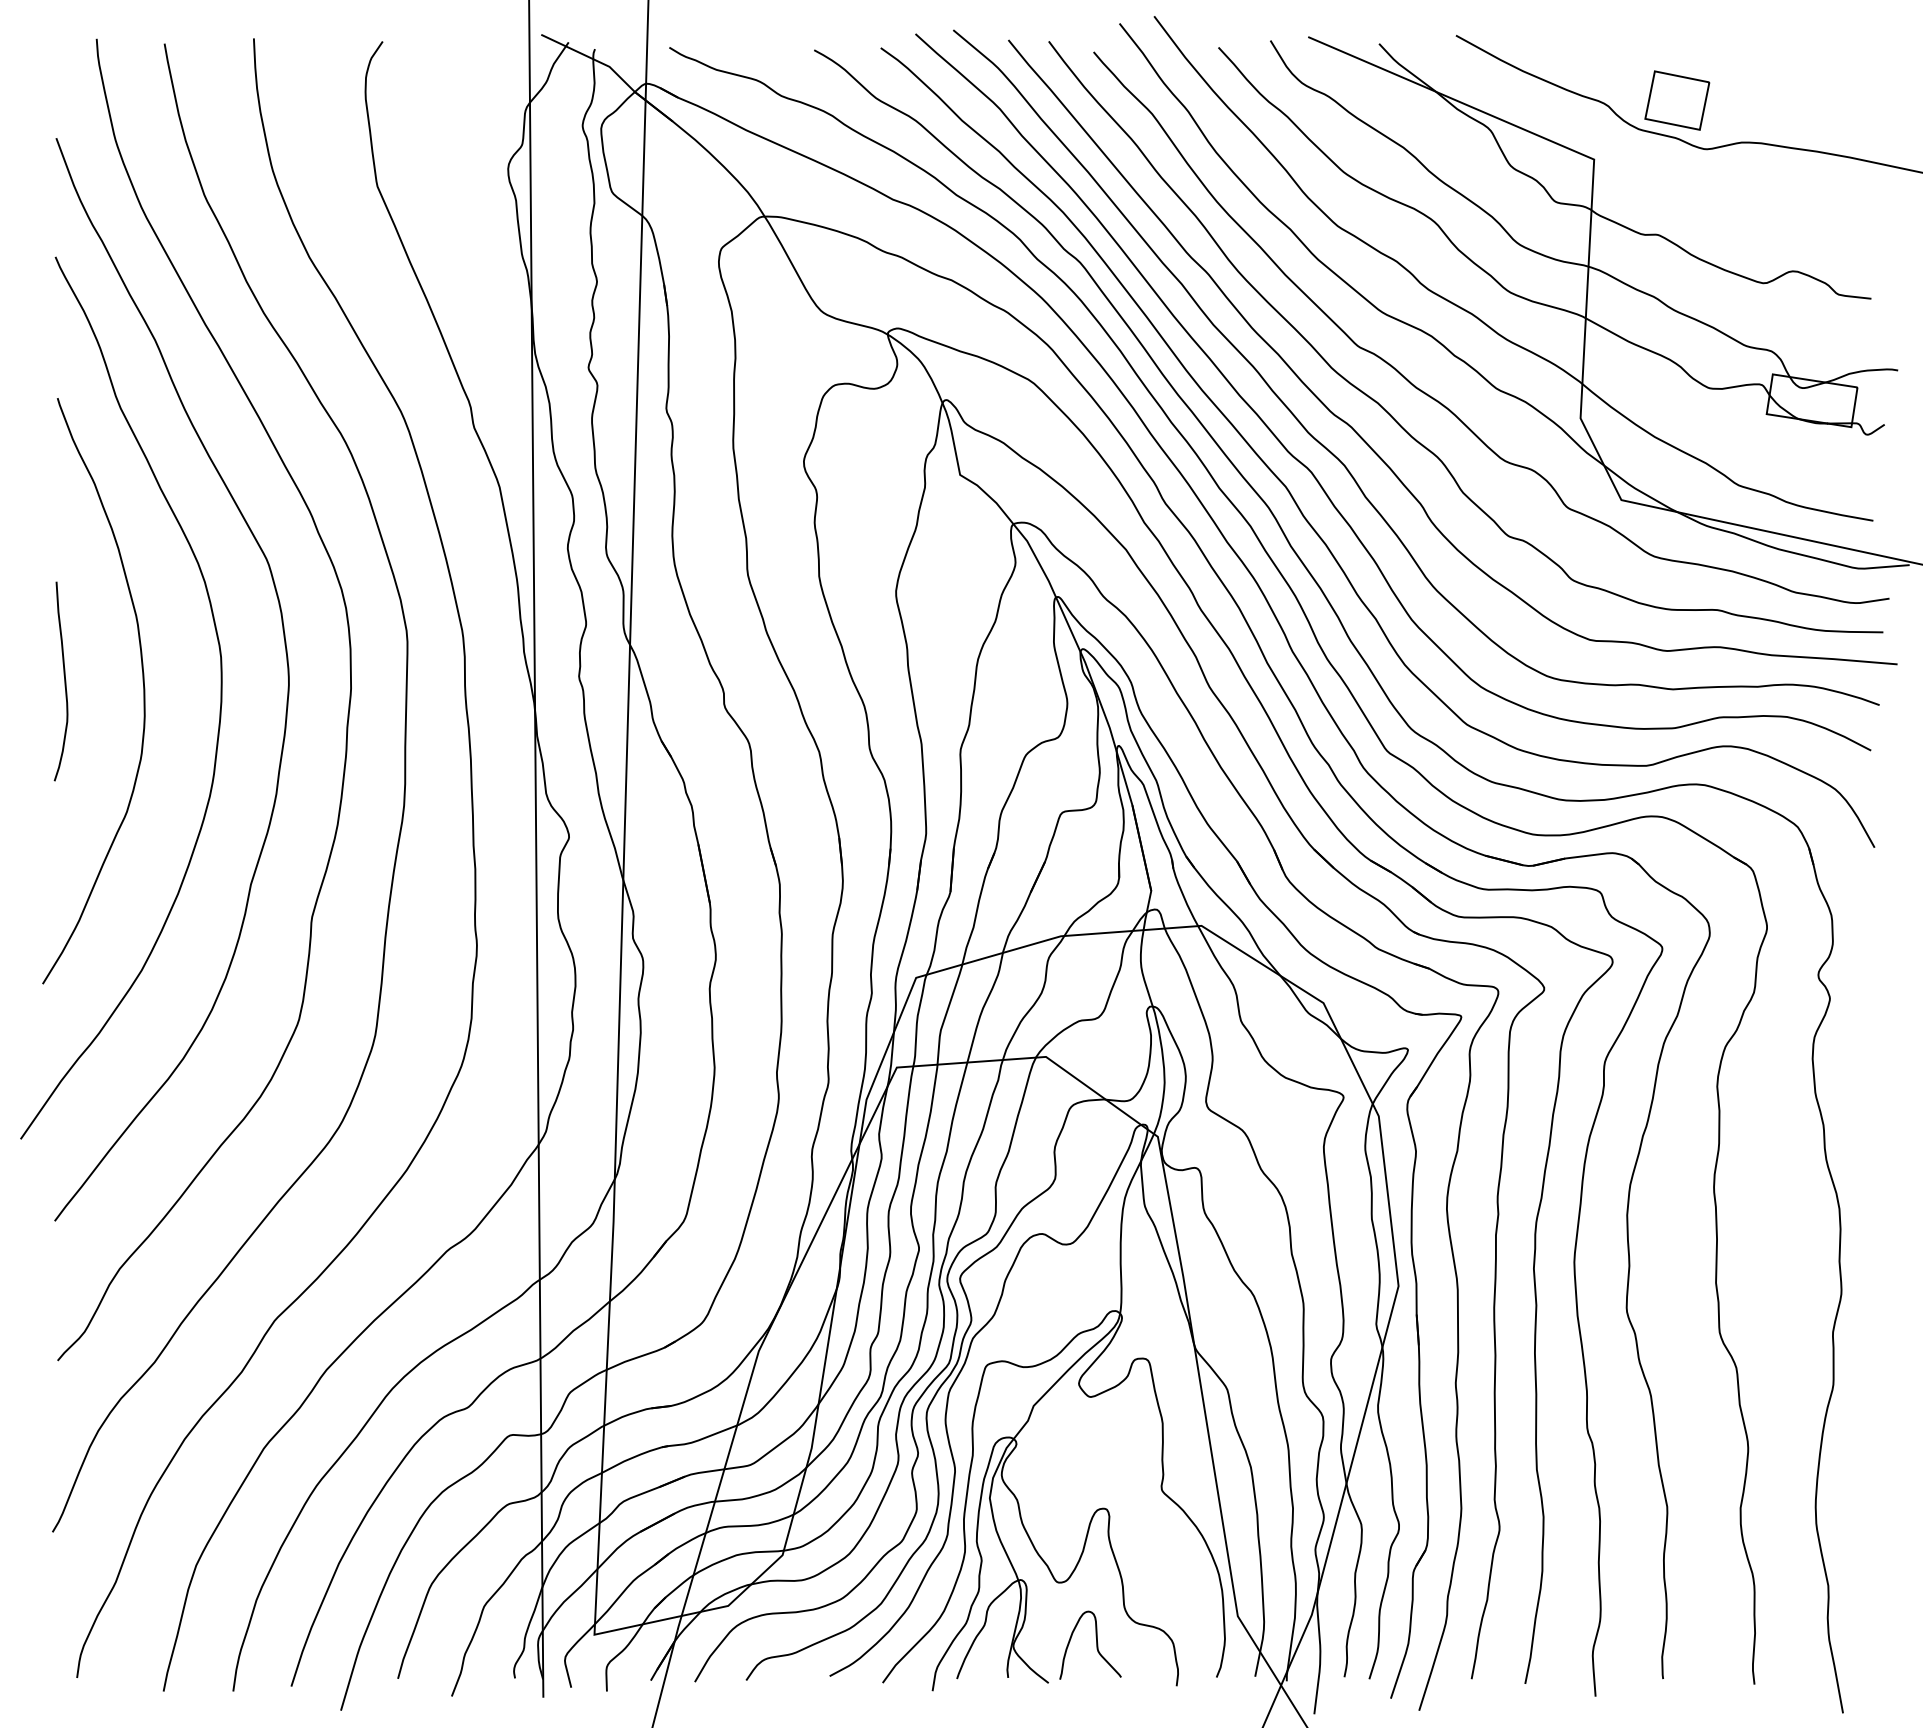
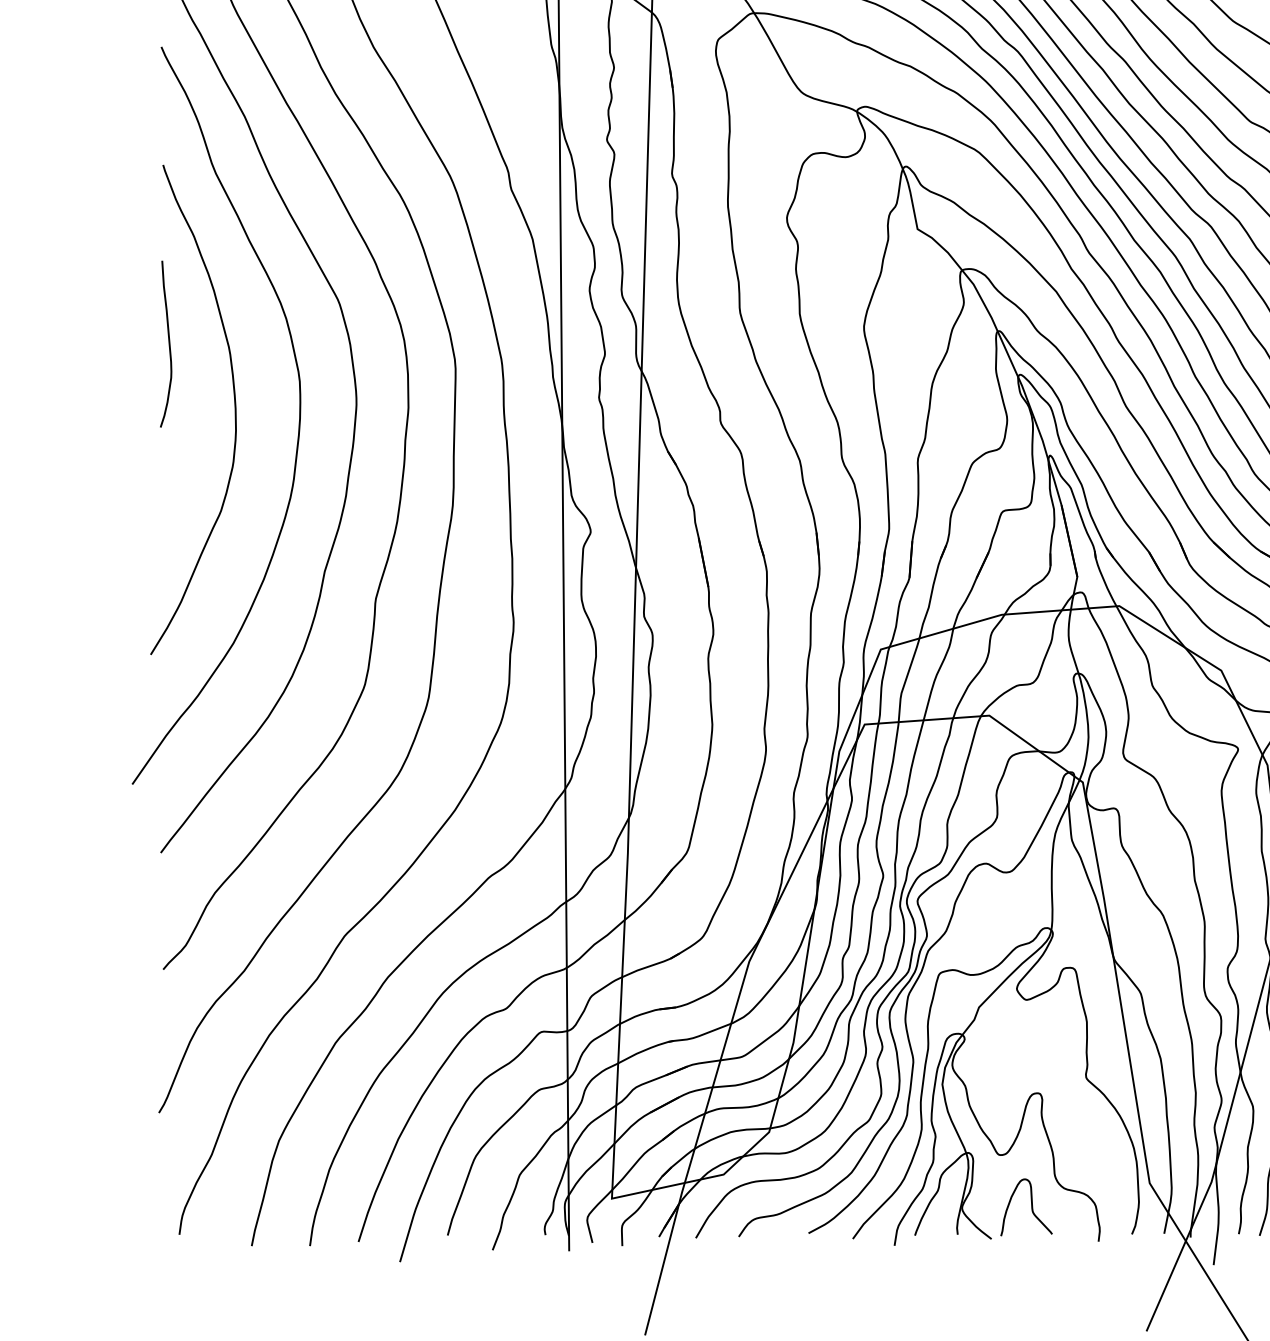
curve: (64, 681) -> (168, 344), moved

